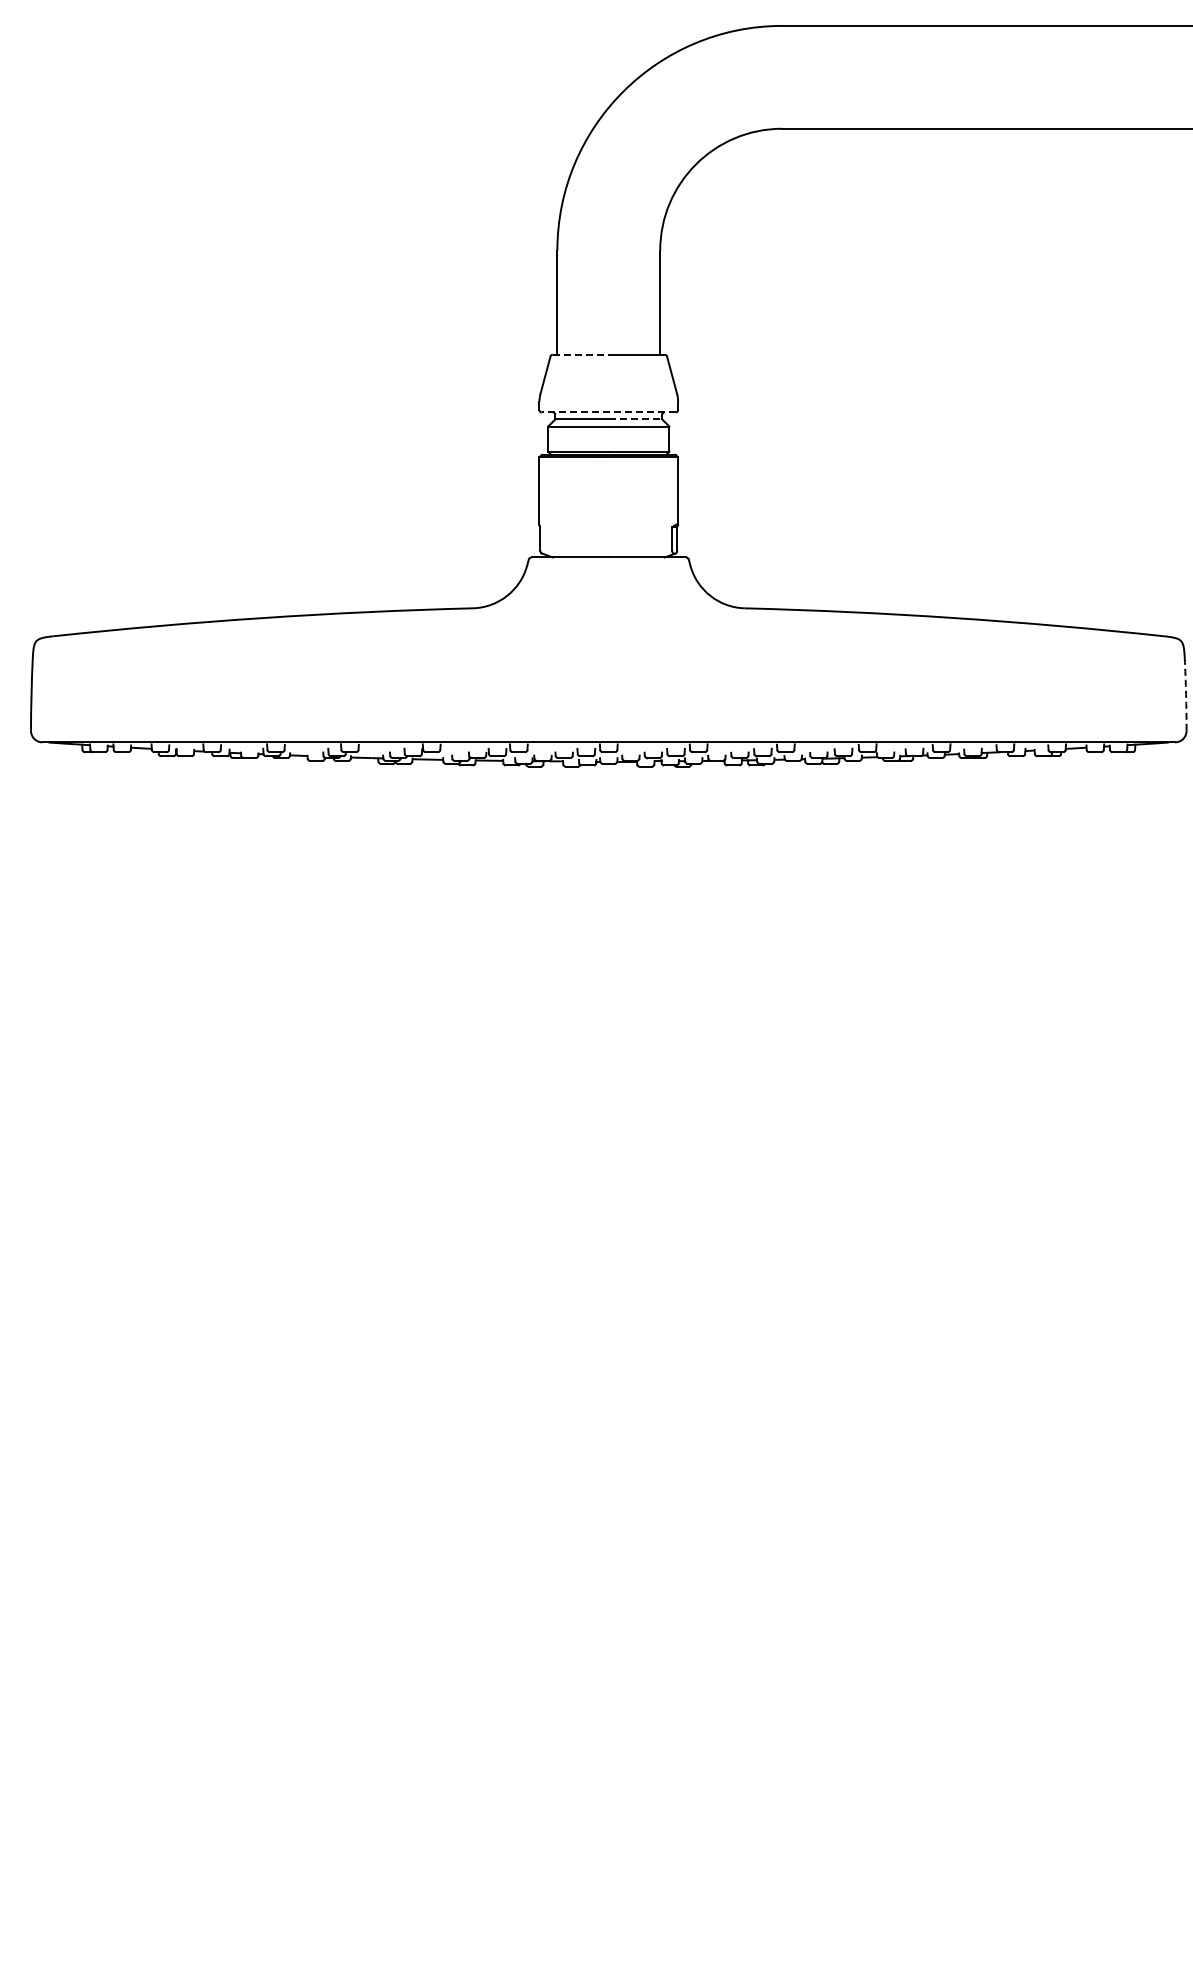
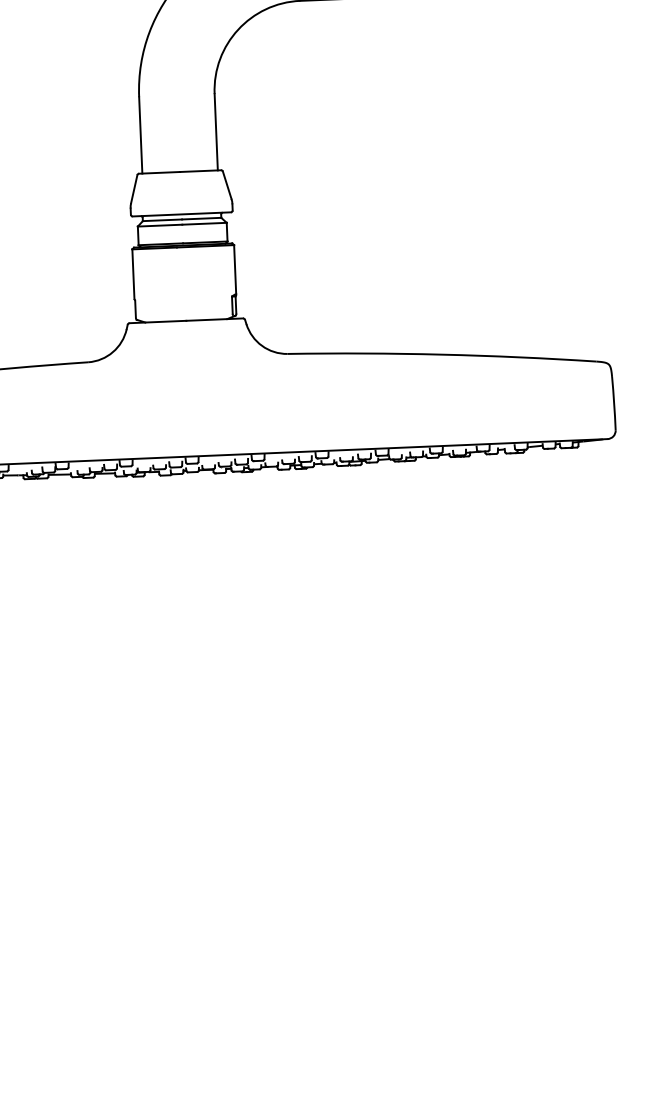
line: (580, 354) -> (159, 172), dashed -> solid
line: (608, 412) -> (181, 214), dashed -> solid
line: (635, 419) -> (201, 218), dashed -> solid
arc: (1186, 694) -> (614, 403), dashed -> solid

